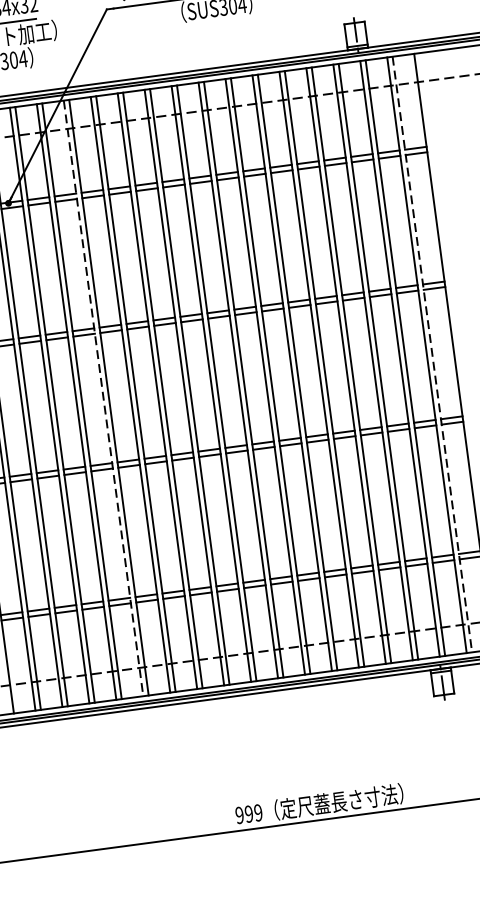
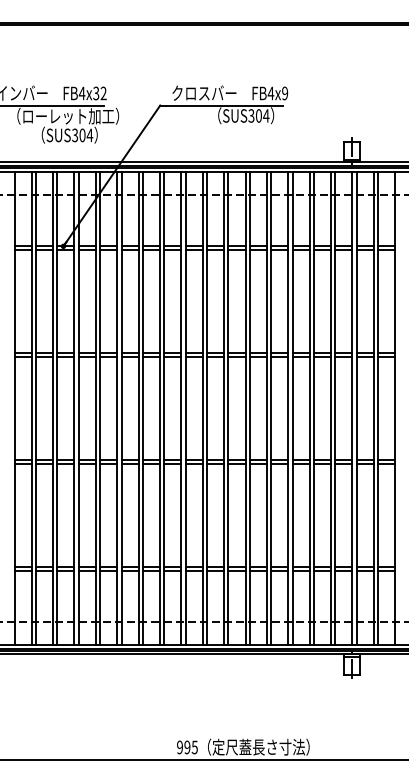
line: (432, 354) -> (378, 408), dashed -> solid
line: (103, 398) -> (117, 408), dashed -> solid
text: (257, 813) -> (194, 747), 999 -> 995

